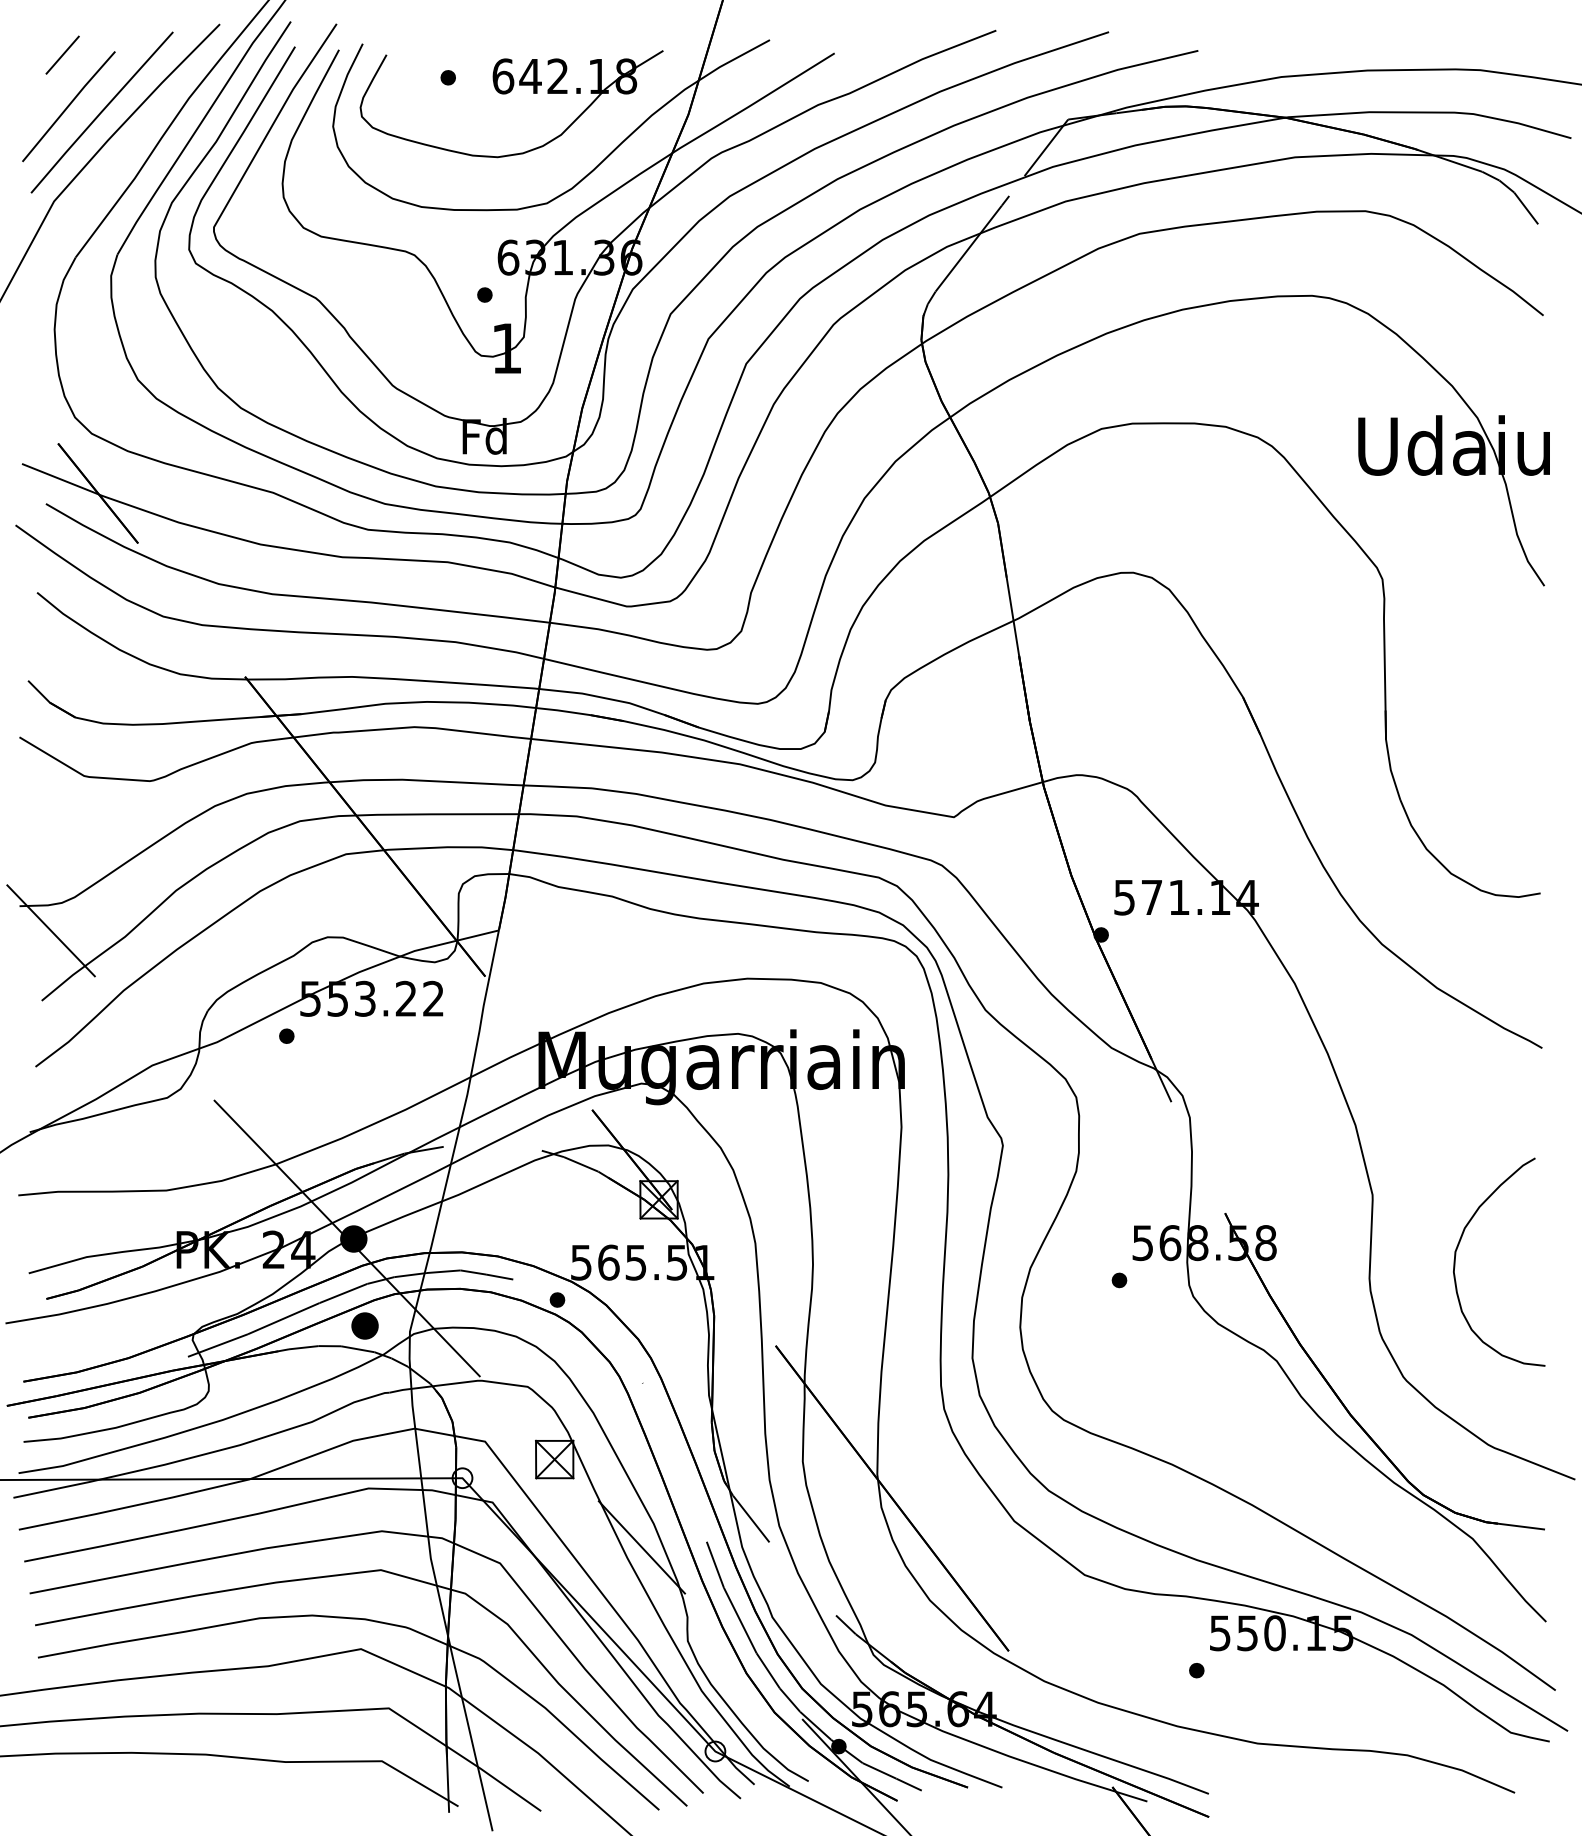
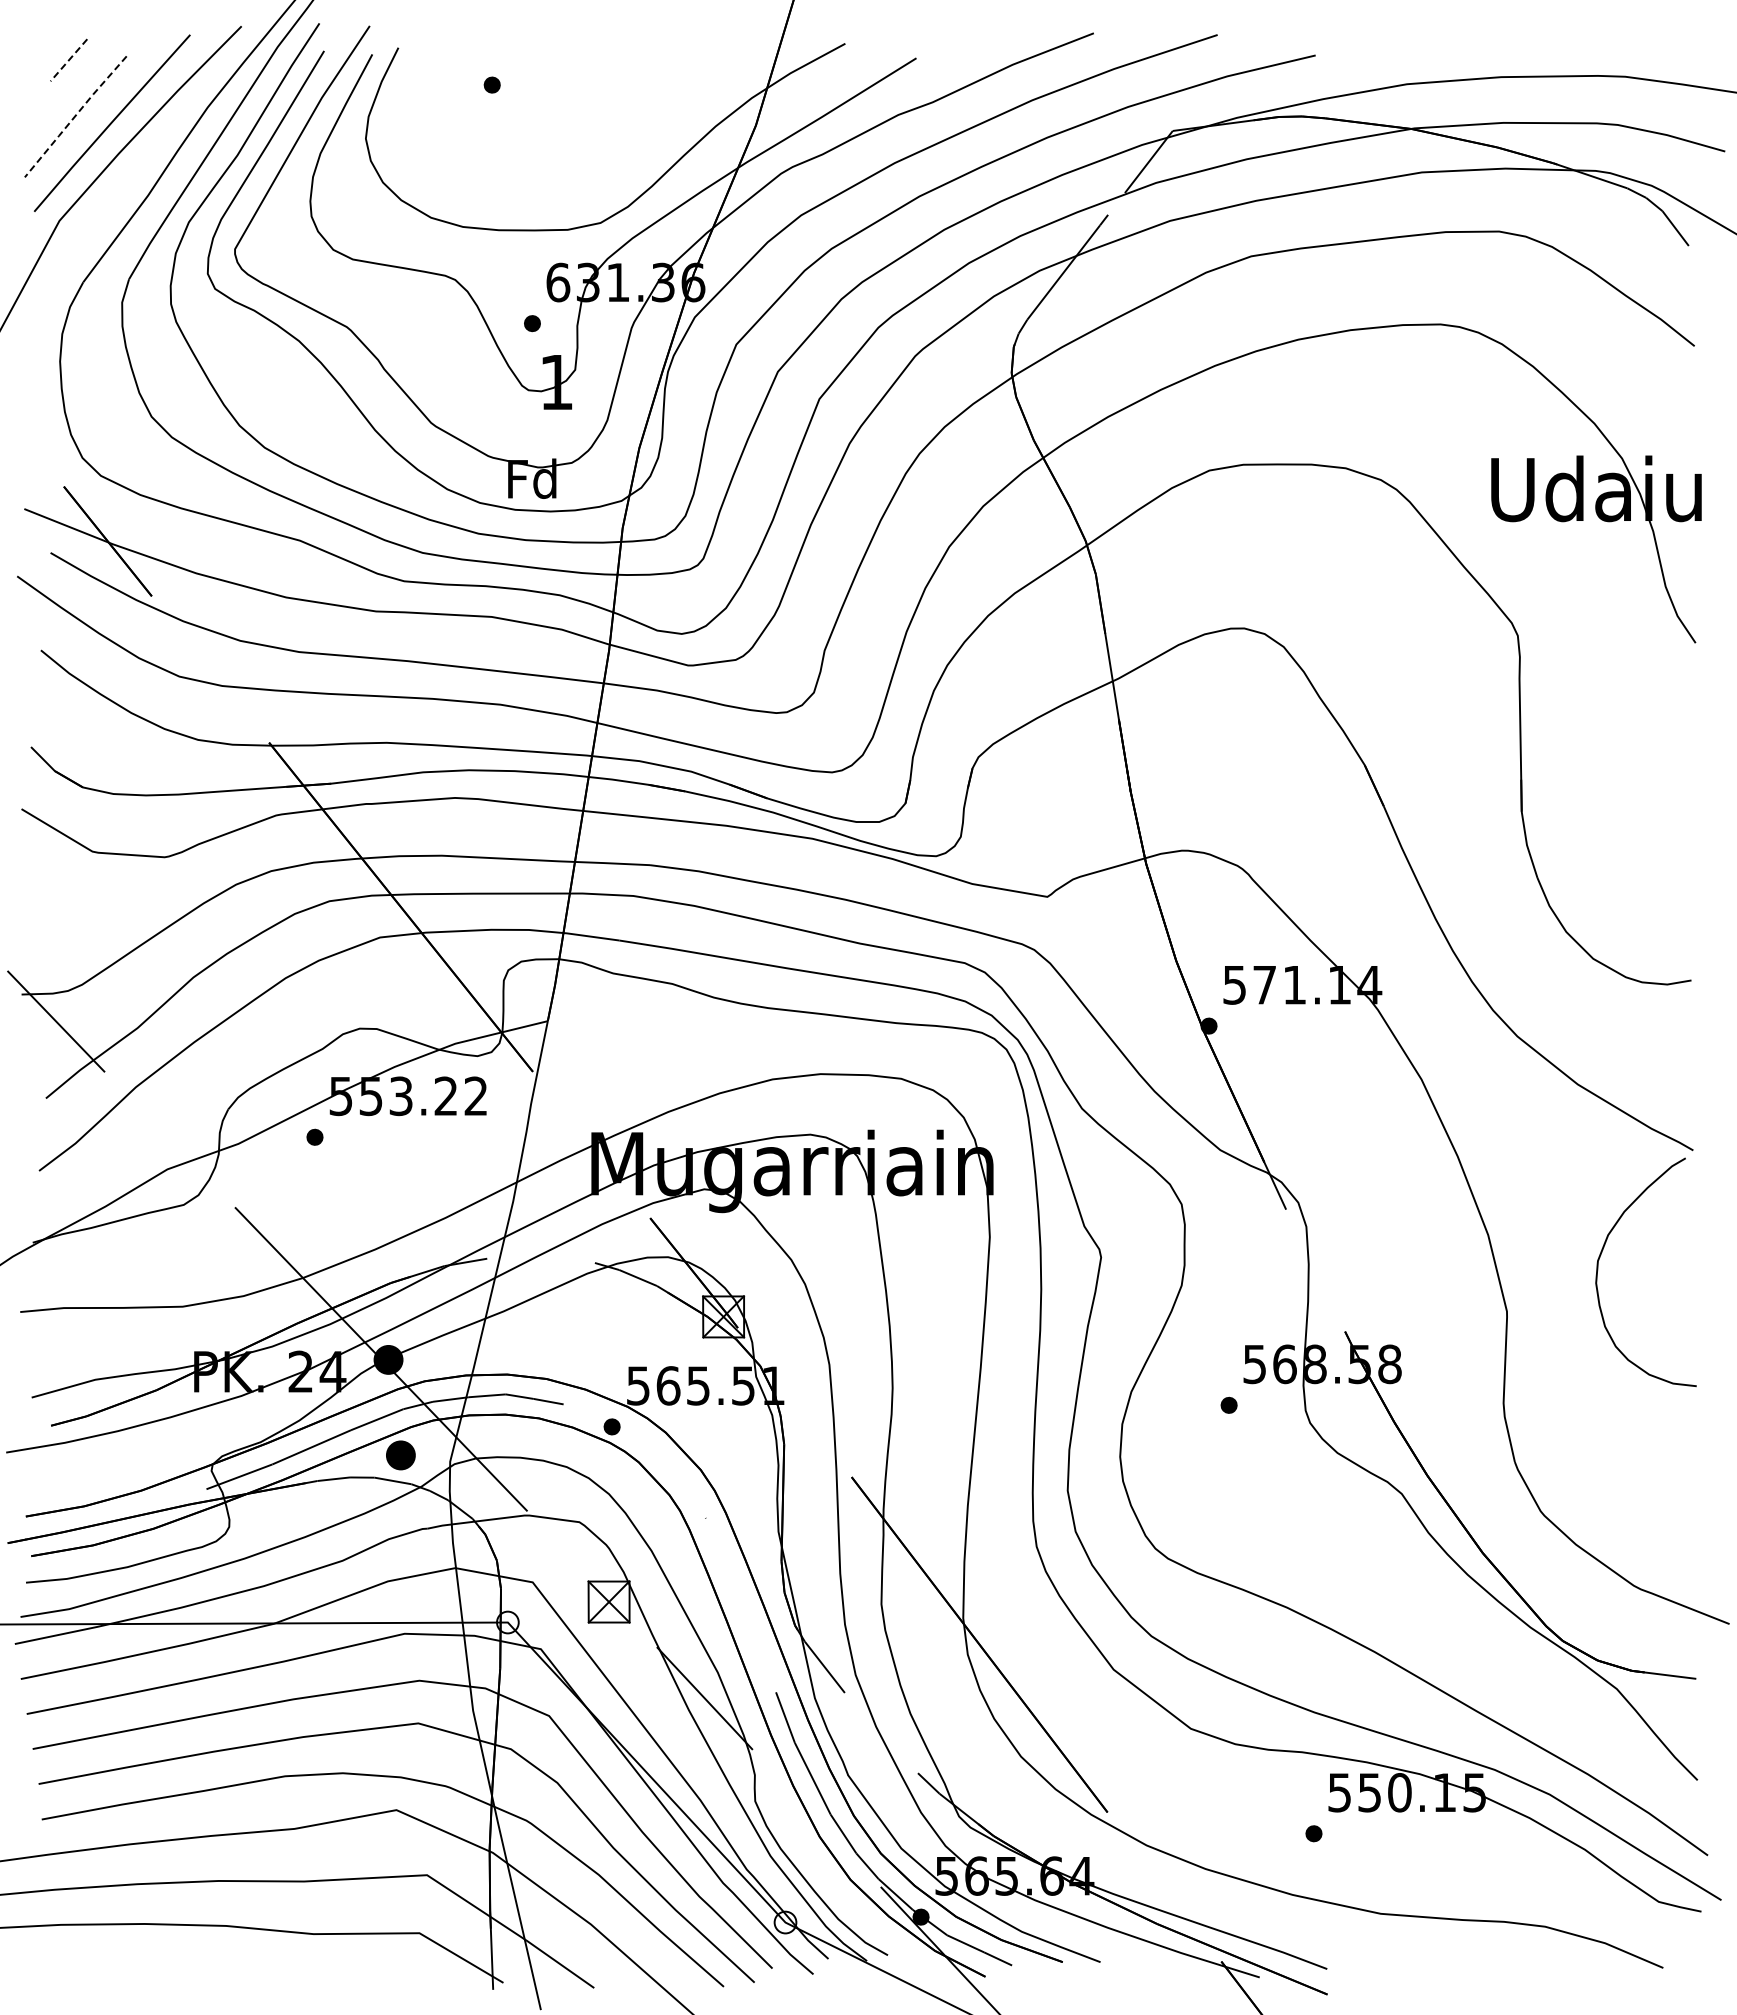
line: (62, 55) -> (68, 60), solid -> dashed
part: (508, 93) -> (558, 102), removed
line: (67, 106) -> (74, 116), solid -> dashed
curve: (1455, 1260) -> (1598, 1270), moved

